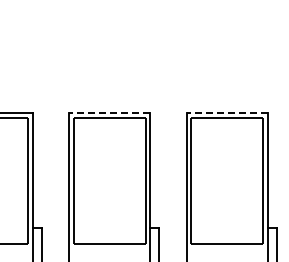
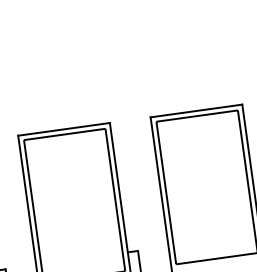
line: (109, 113) -> (63, 129), dashed -> solid
line: (227, 113) -> (196, 111), dashed -> solid

